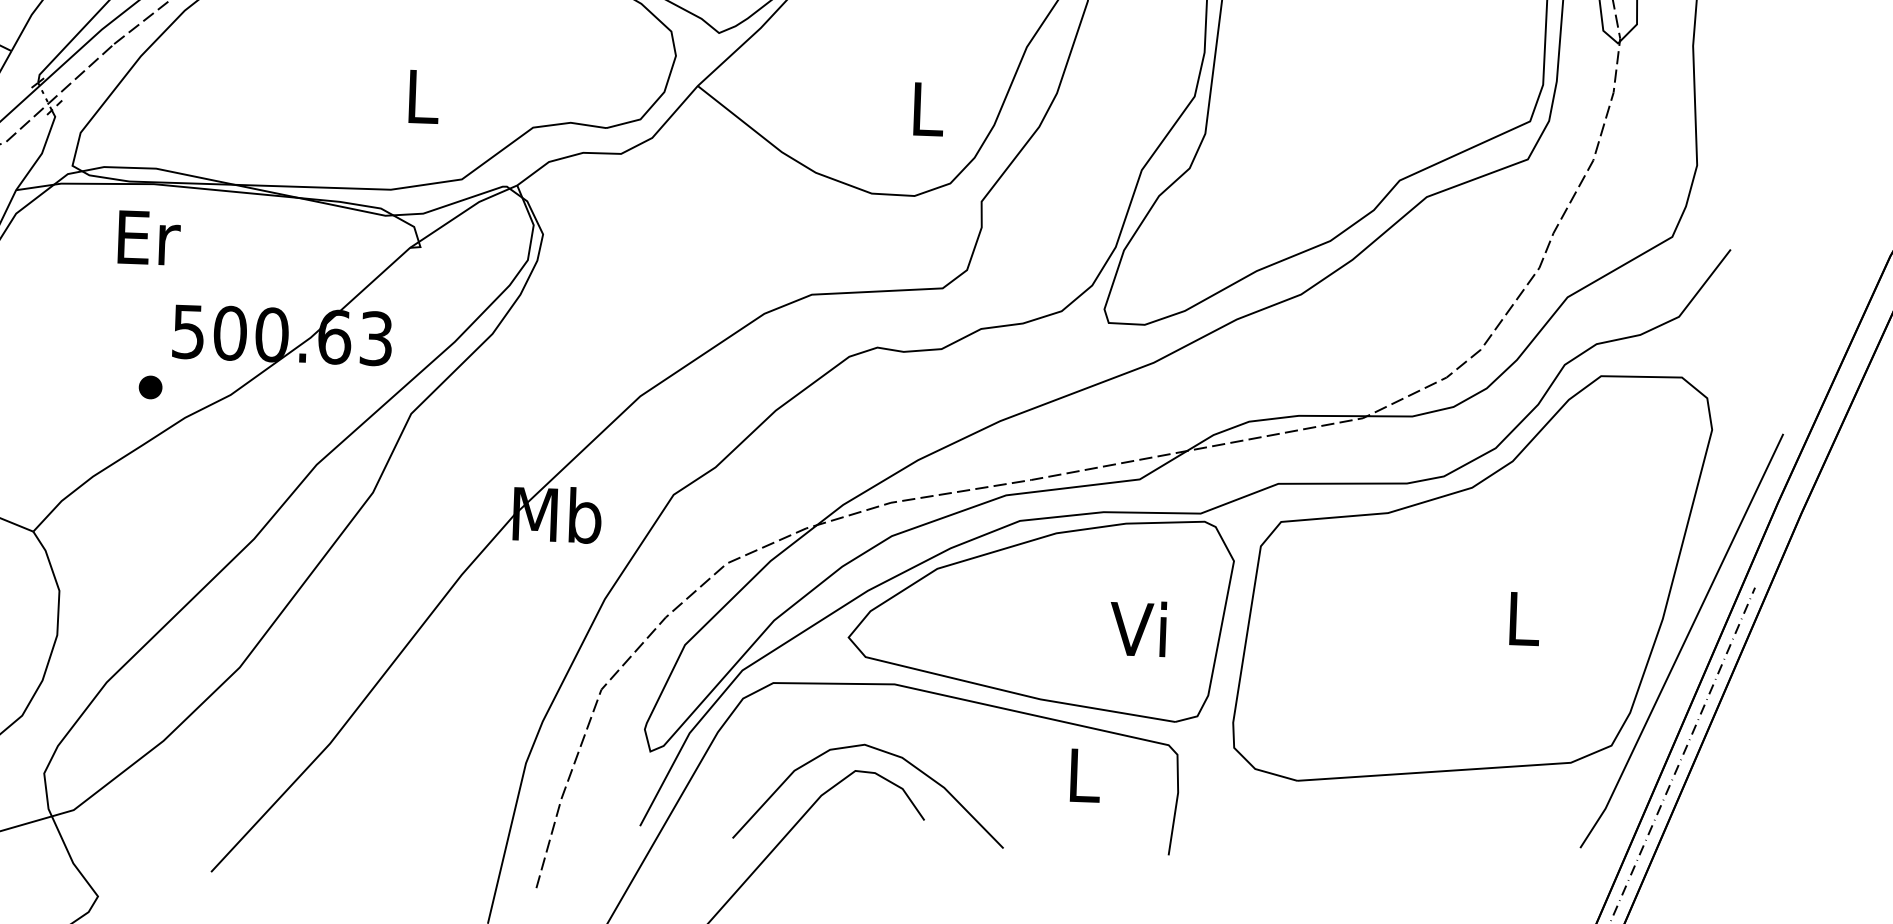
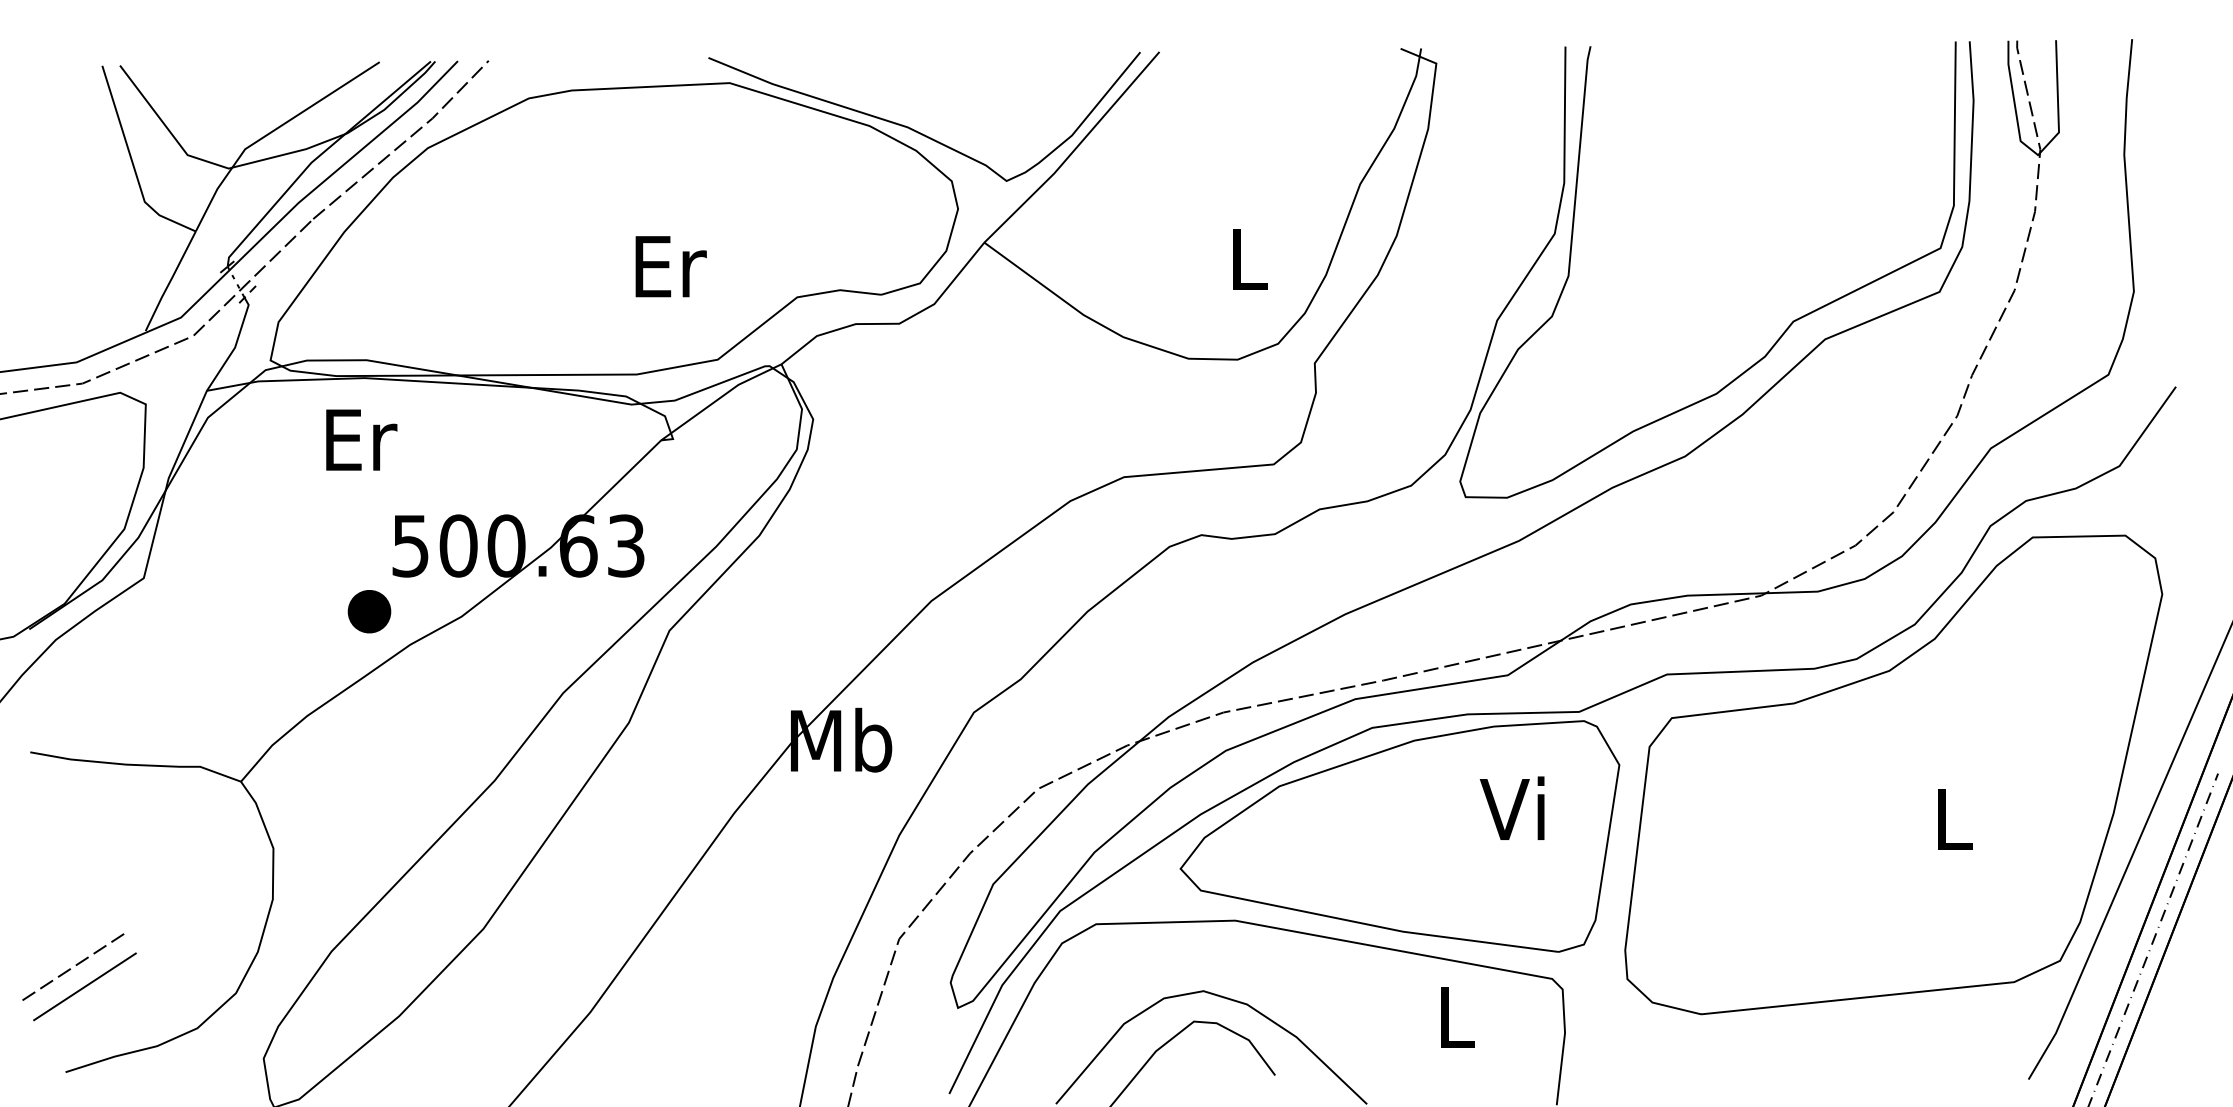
text: (423, 96) -> (670, 266), L -> Er
part: (150, 386) -> (369, 610), size x1.6
text: (1137, 627) -> (1511, 807), moved

